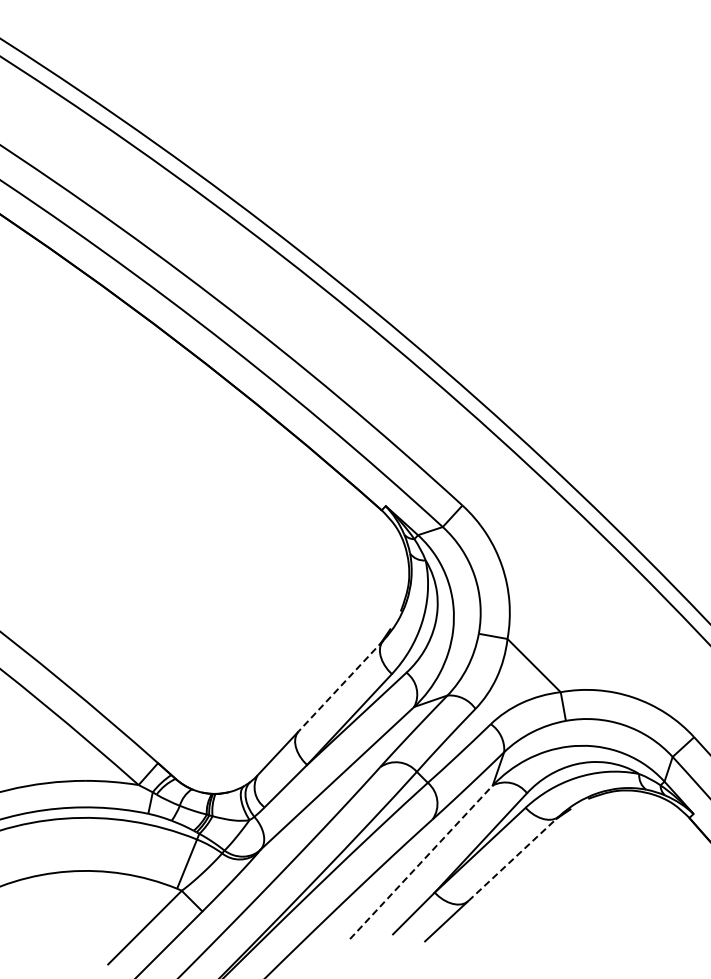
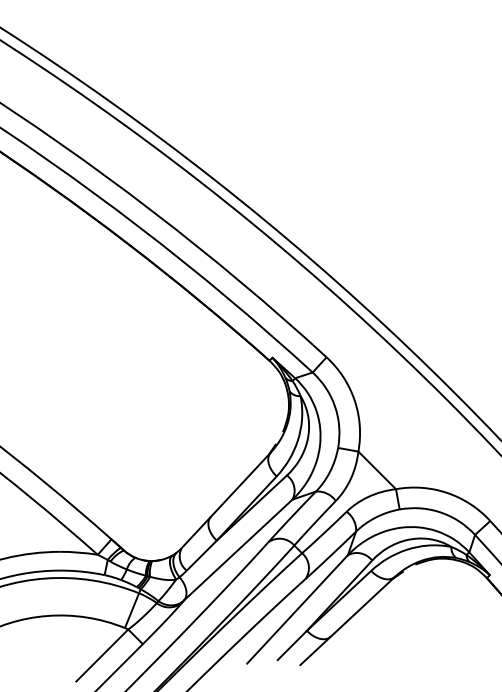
line: (340, 686) -> (240, 485), dashed -> solid
line: (514, 858) -> (363, 606), dashed -> solid
line: (421, 862) -> (297, 609), dashed -> solid

